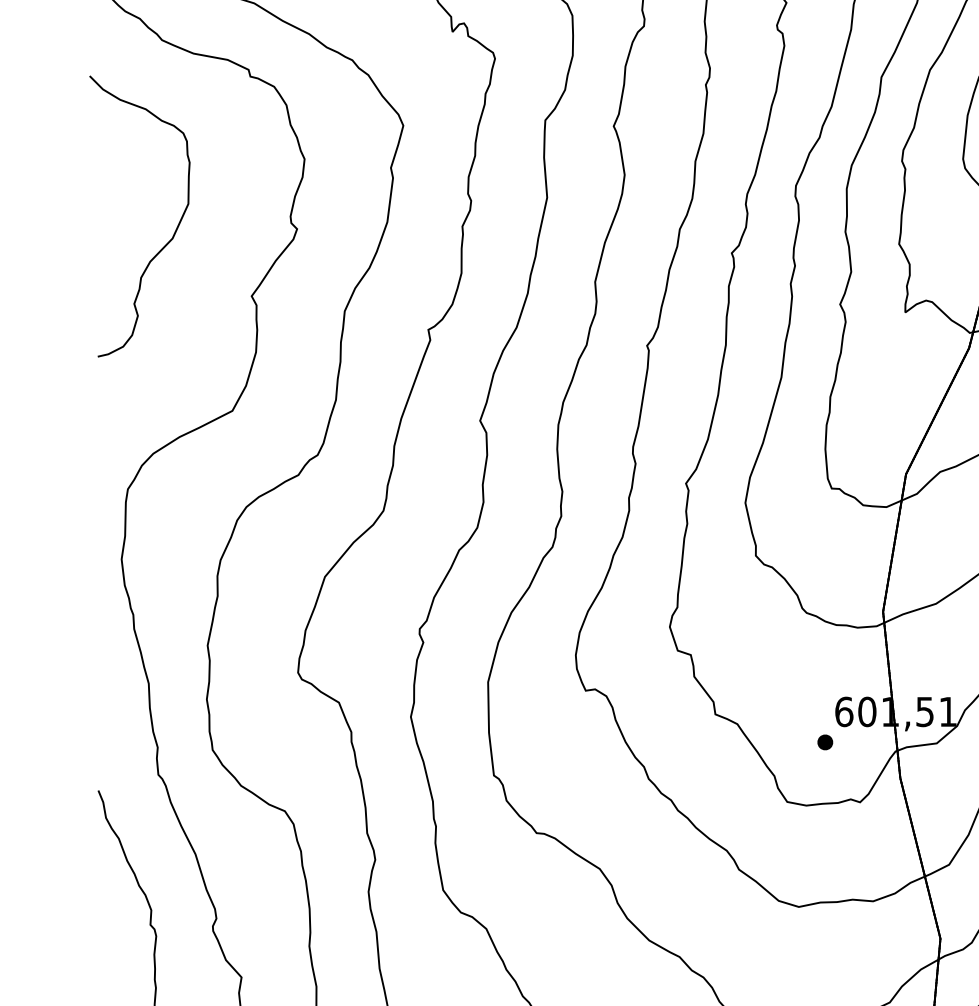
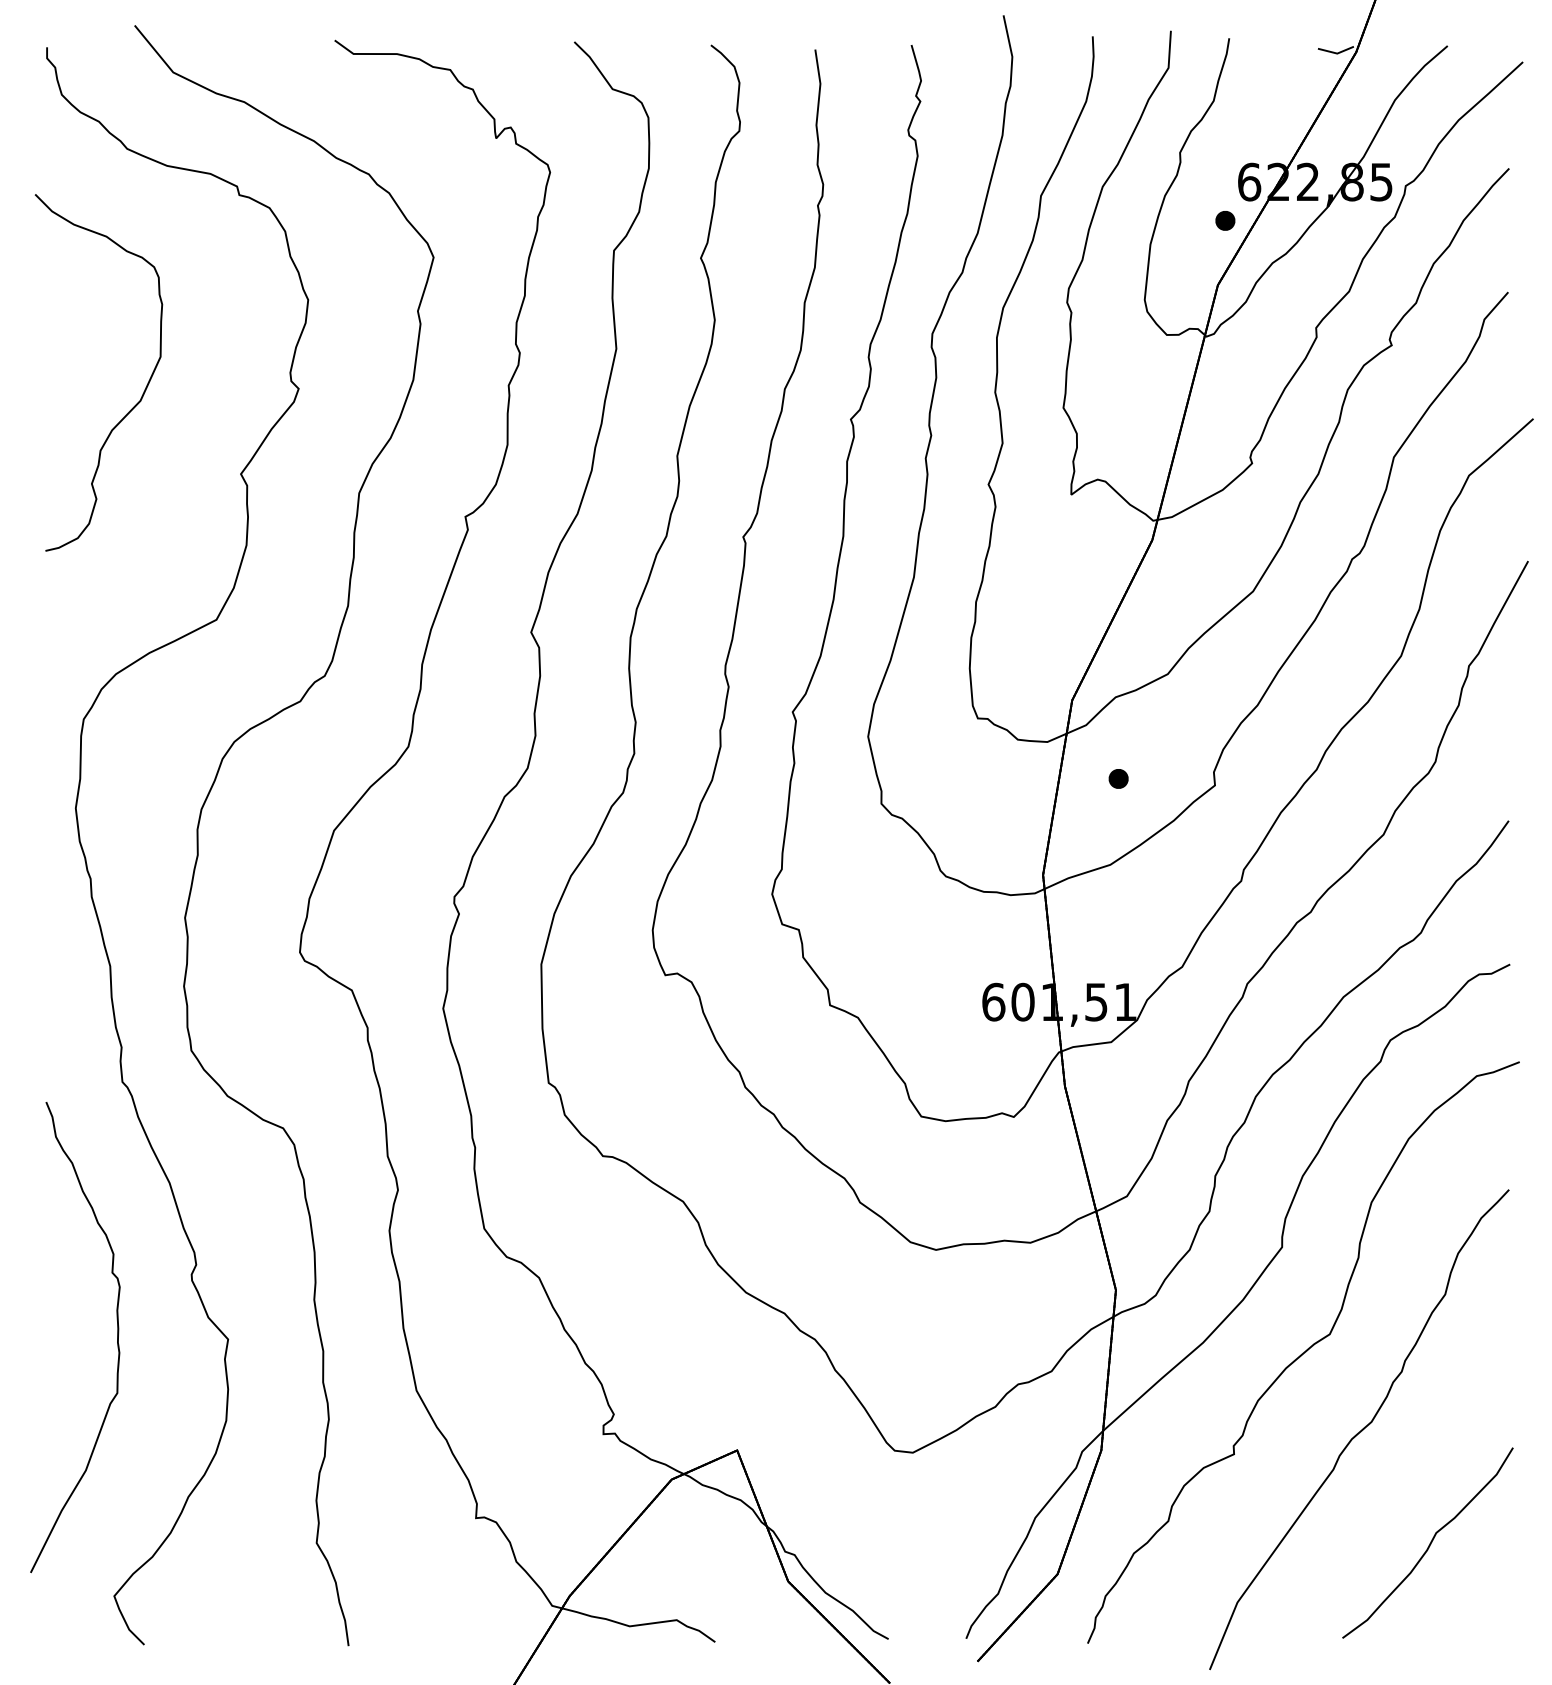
part: (825, 742) -> (1118, 778), moved

